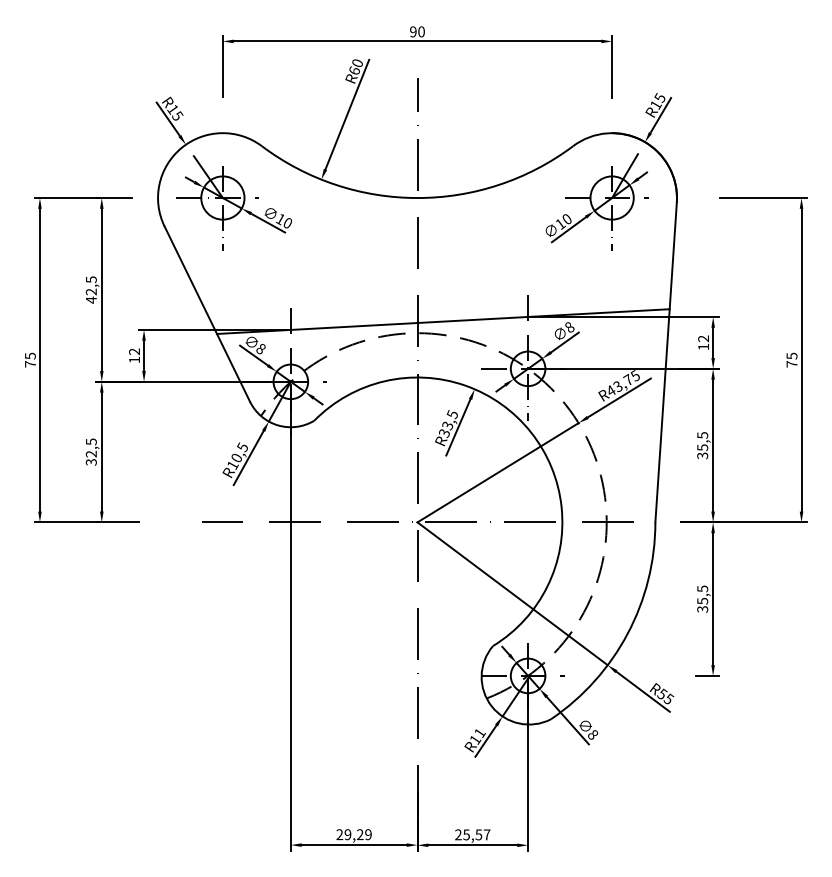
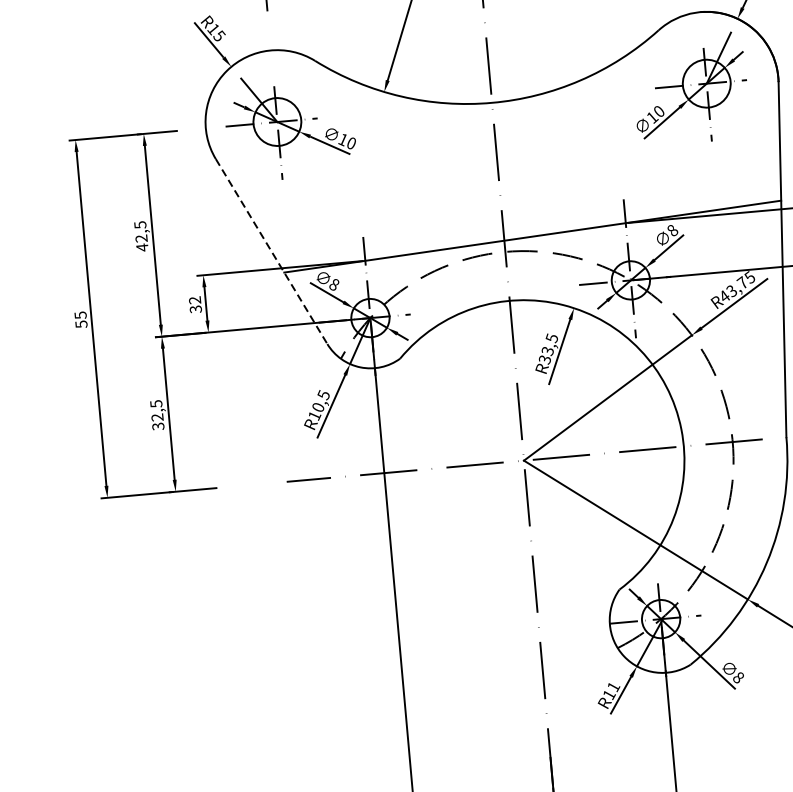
line: (207, 314) -> (271, 252), solid -> dashed
text: (134, 359) -> (195, 308), 12 -> 32
text: (30, 364) -> (81, 324), 75 -> 55

